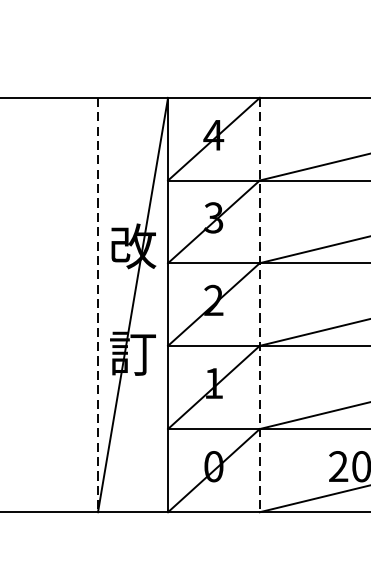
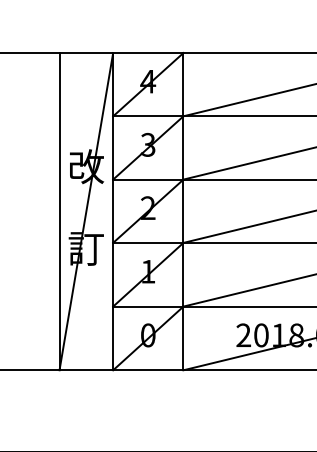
line: (97, 304) -> (59, 211), dashed -> solid
line: (259, 304) -> (183, 211), dashed -> solid

